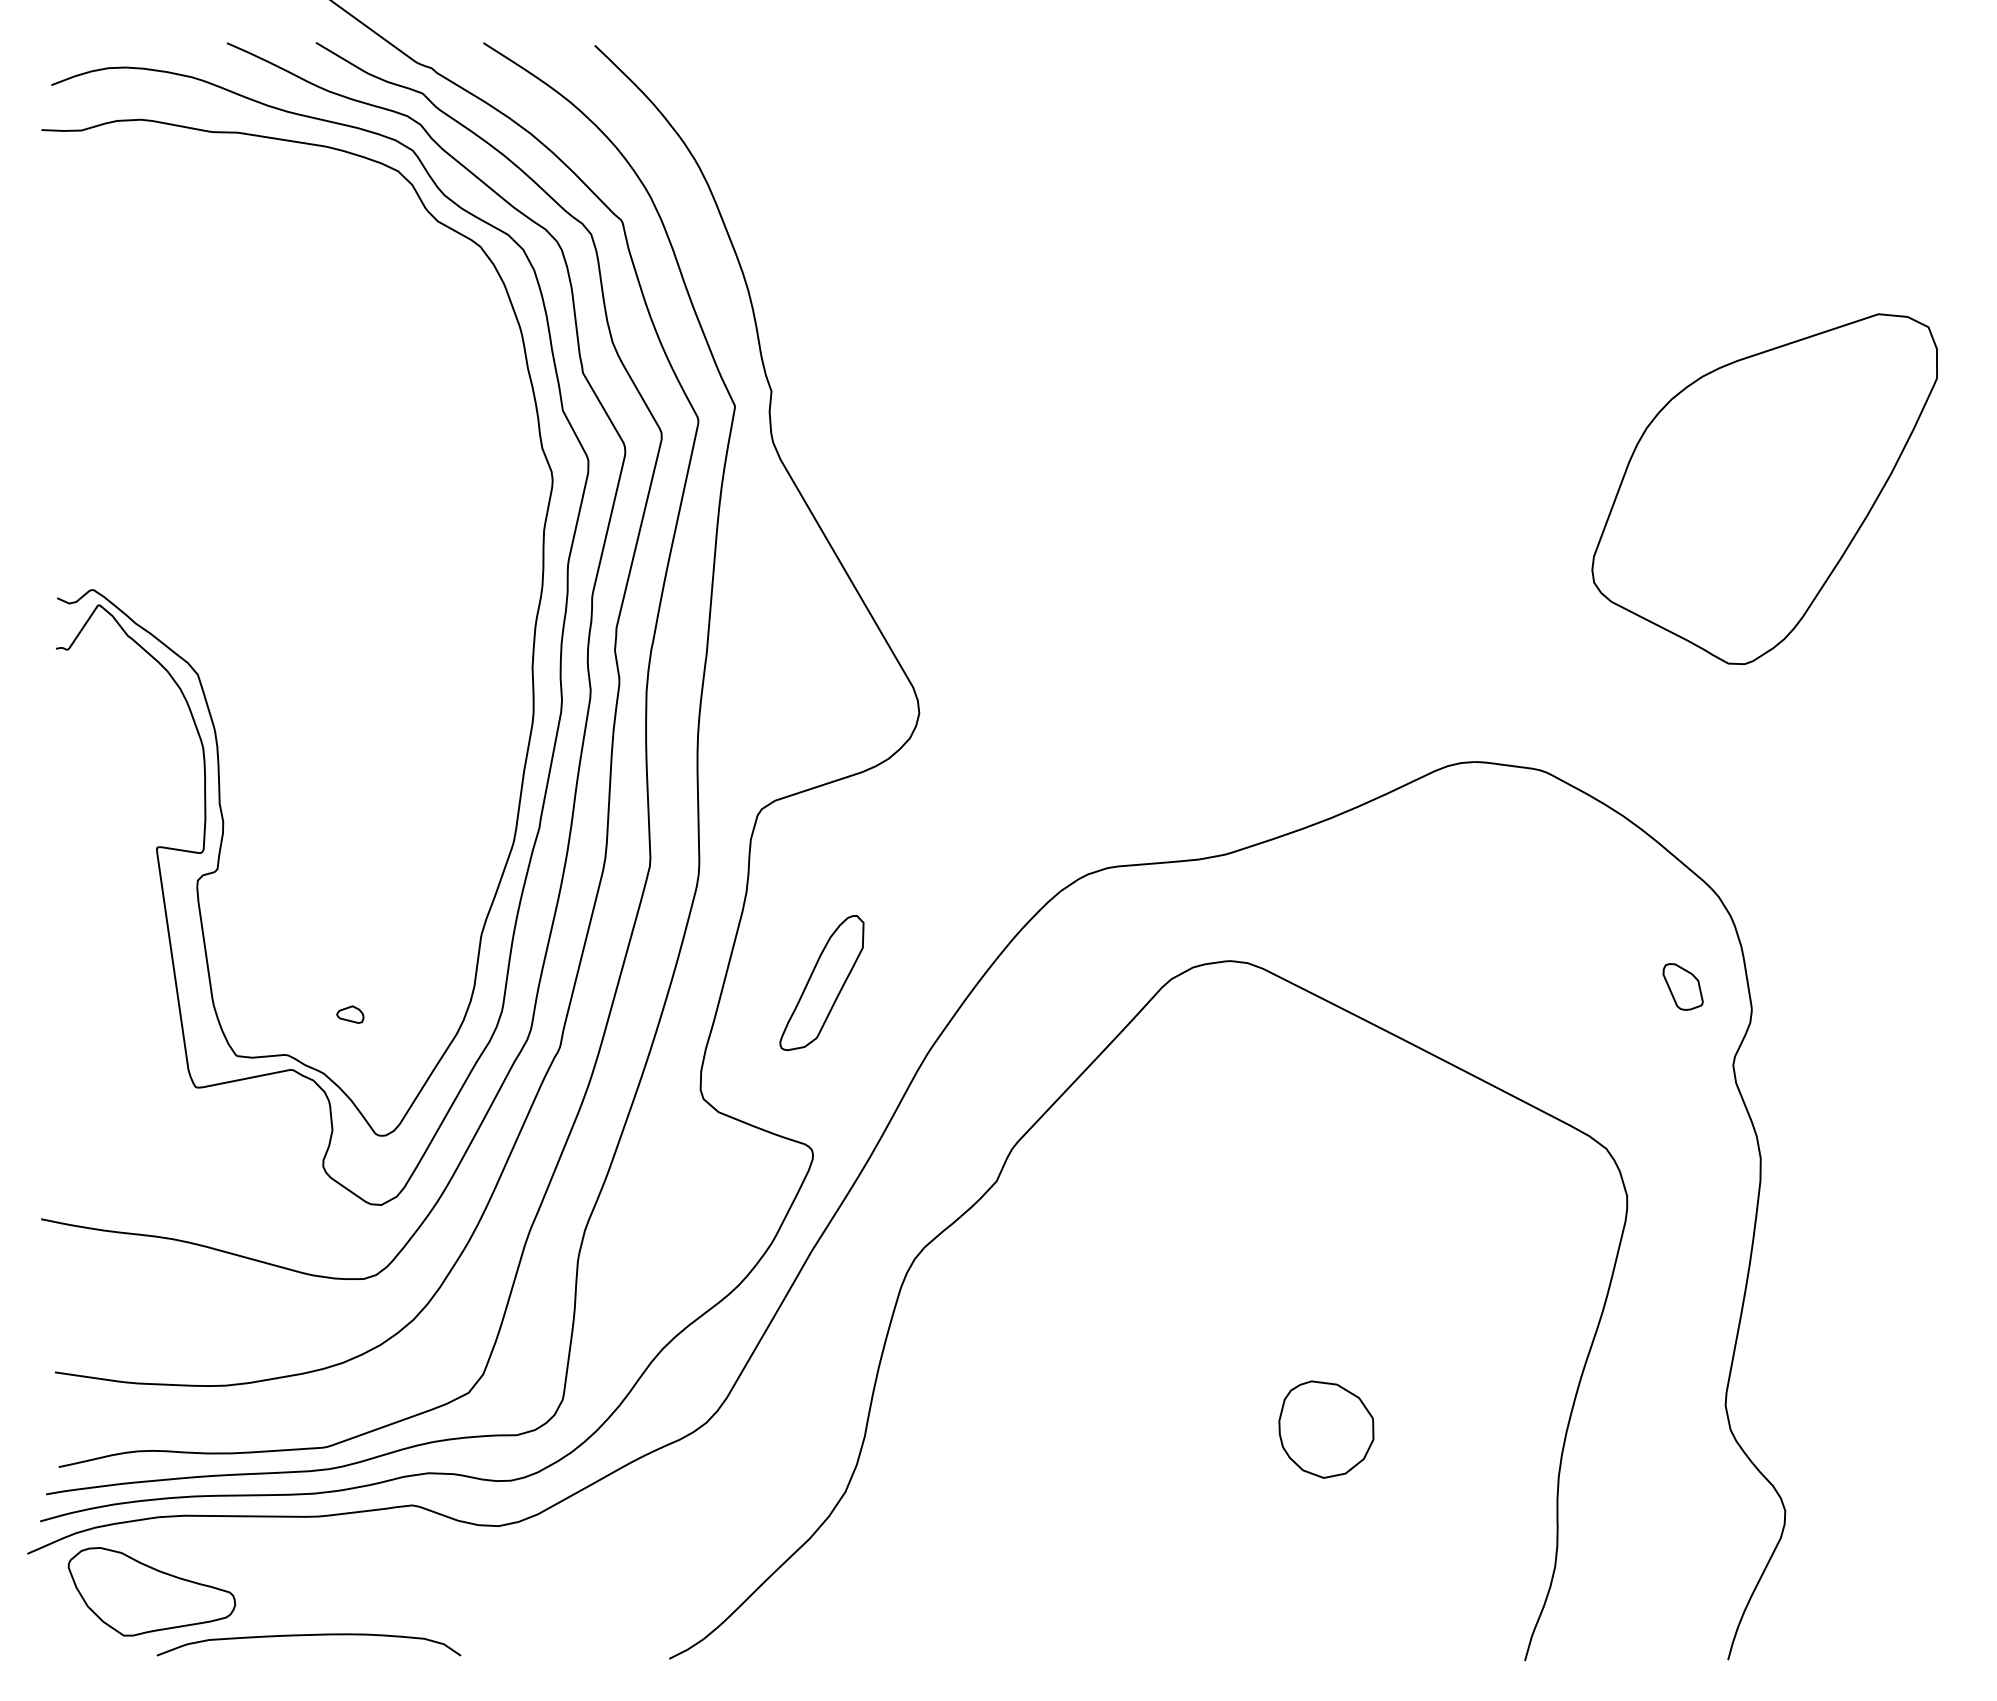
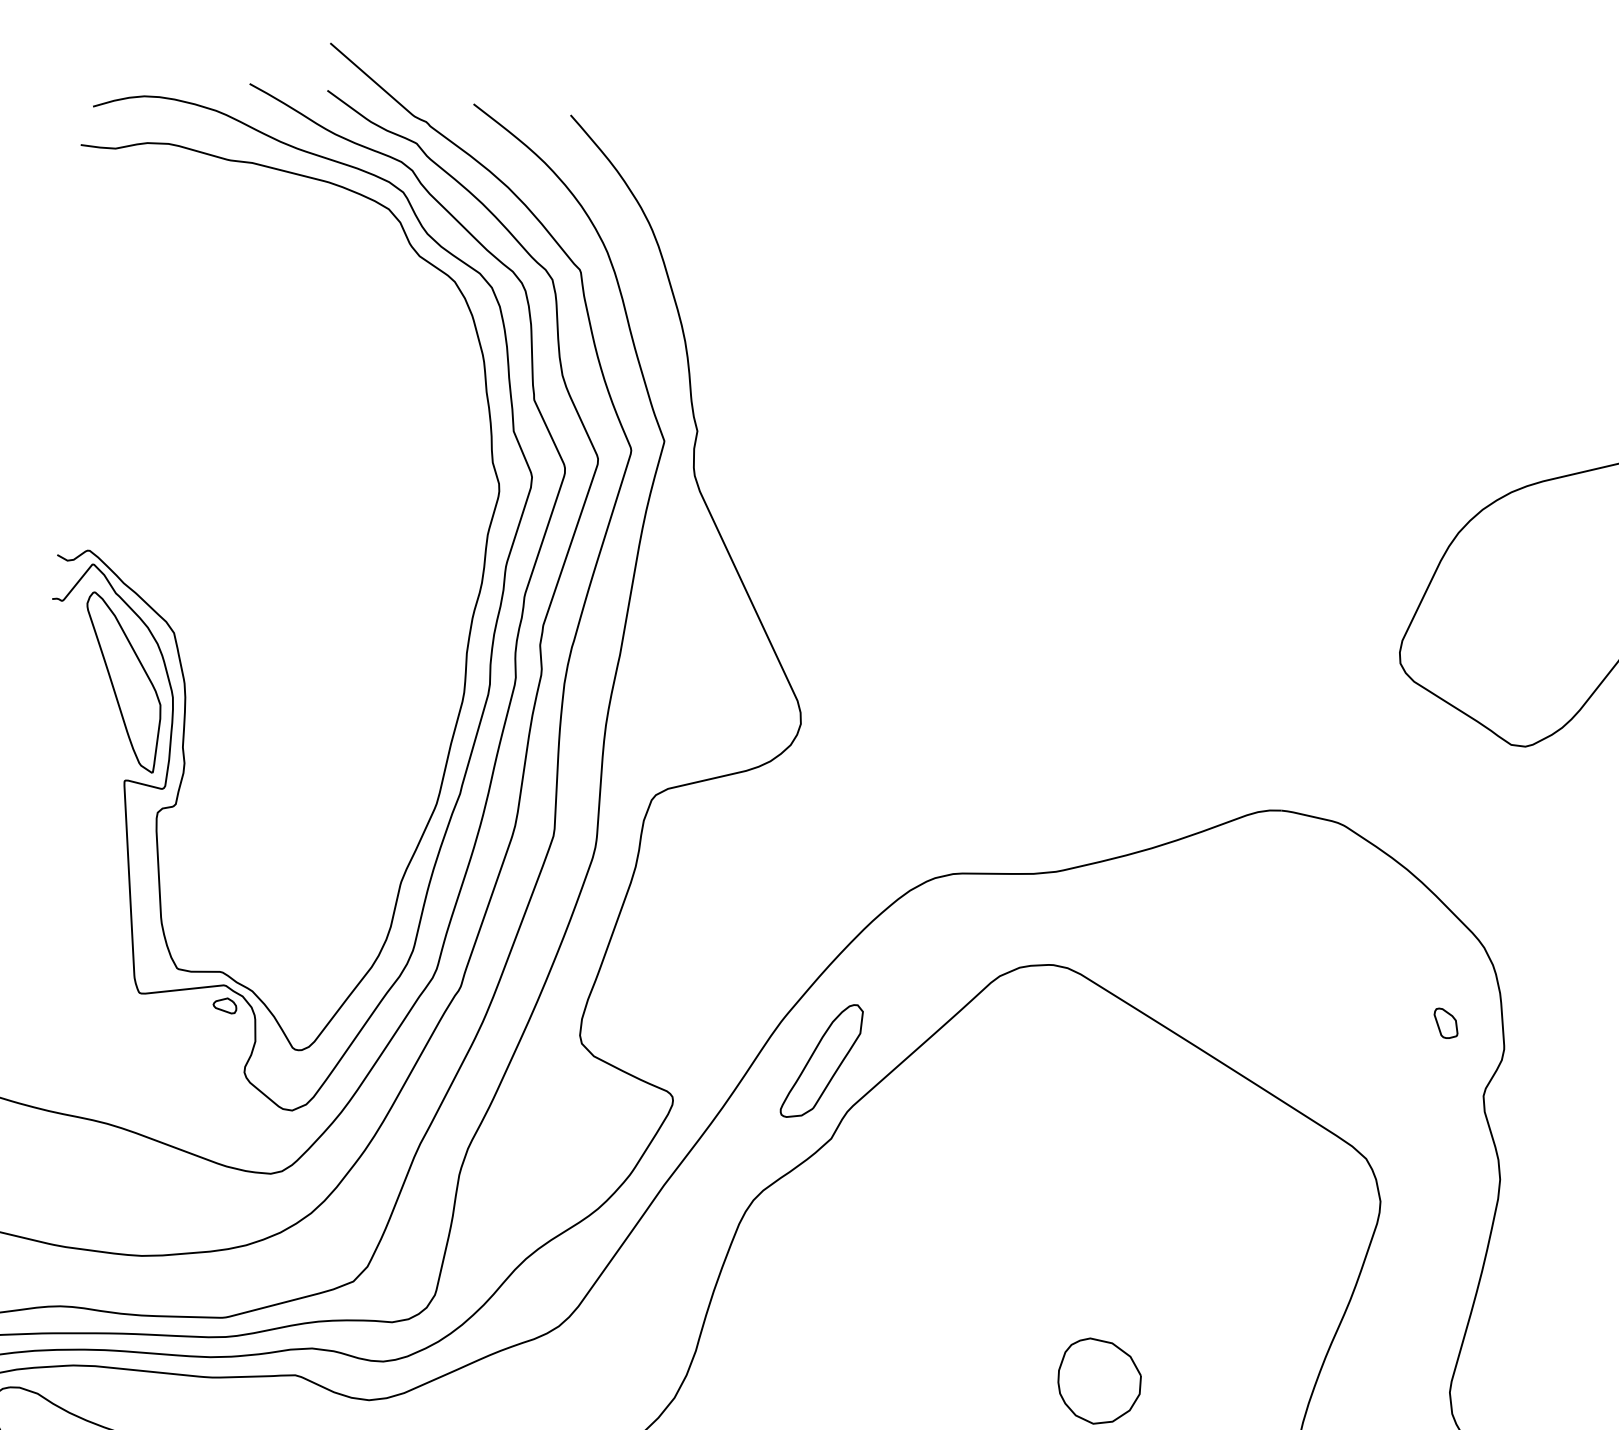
part: (143, 736) -> (121, 682), added
part: (821, 983) -> (821, 1061), moved
part: (1683, 986) -> (1446, 1023), size x0.71
part: (350, 1014) -> (225, 1005), moved

